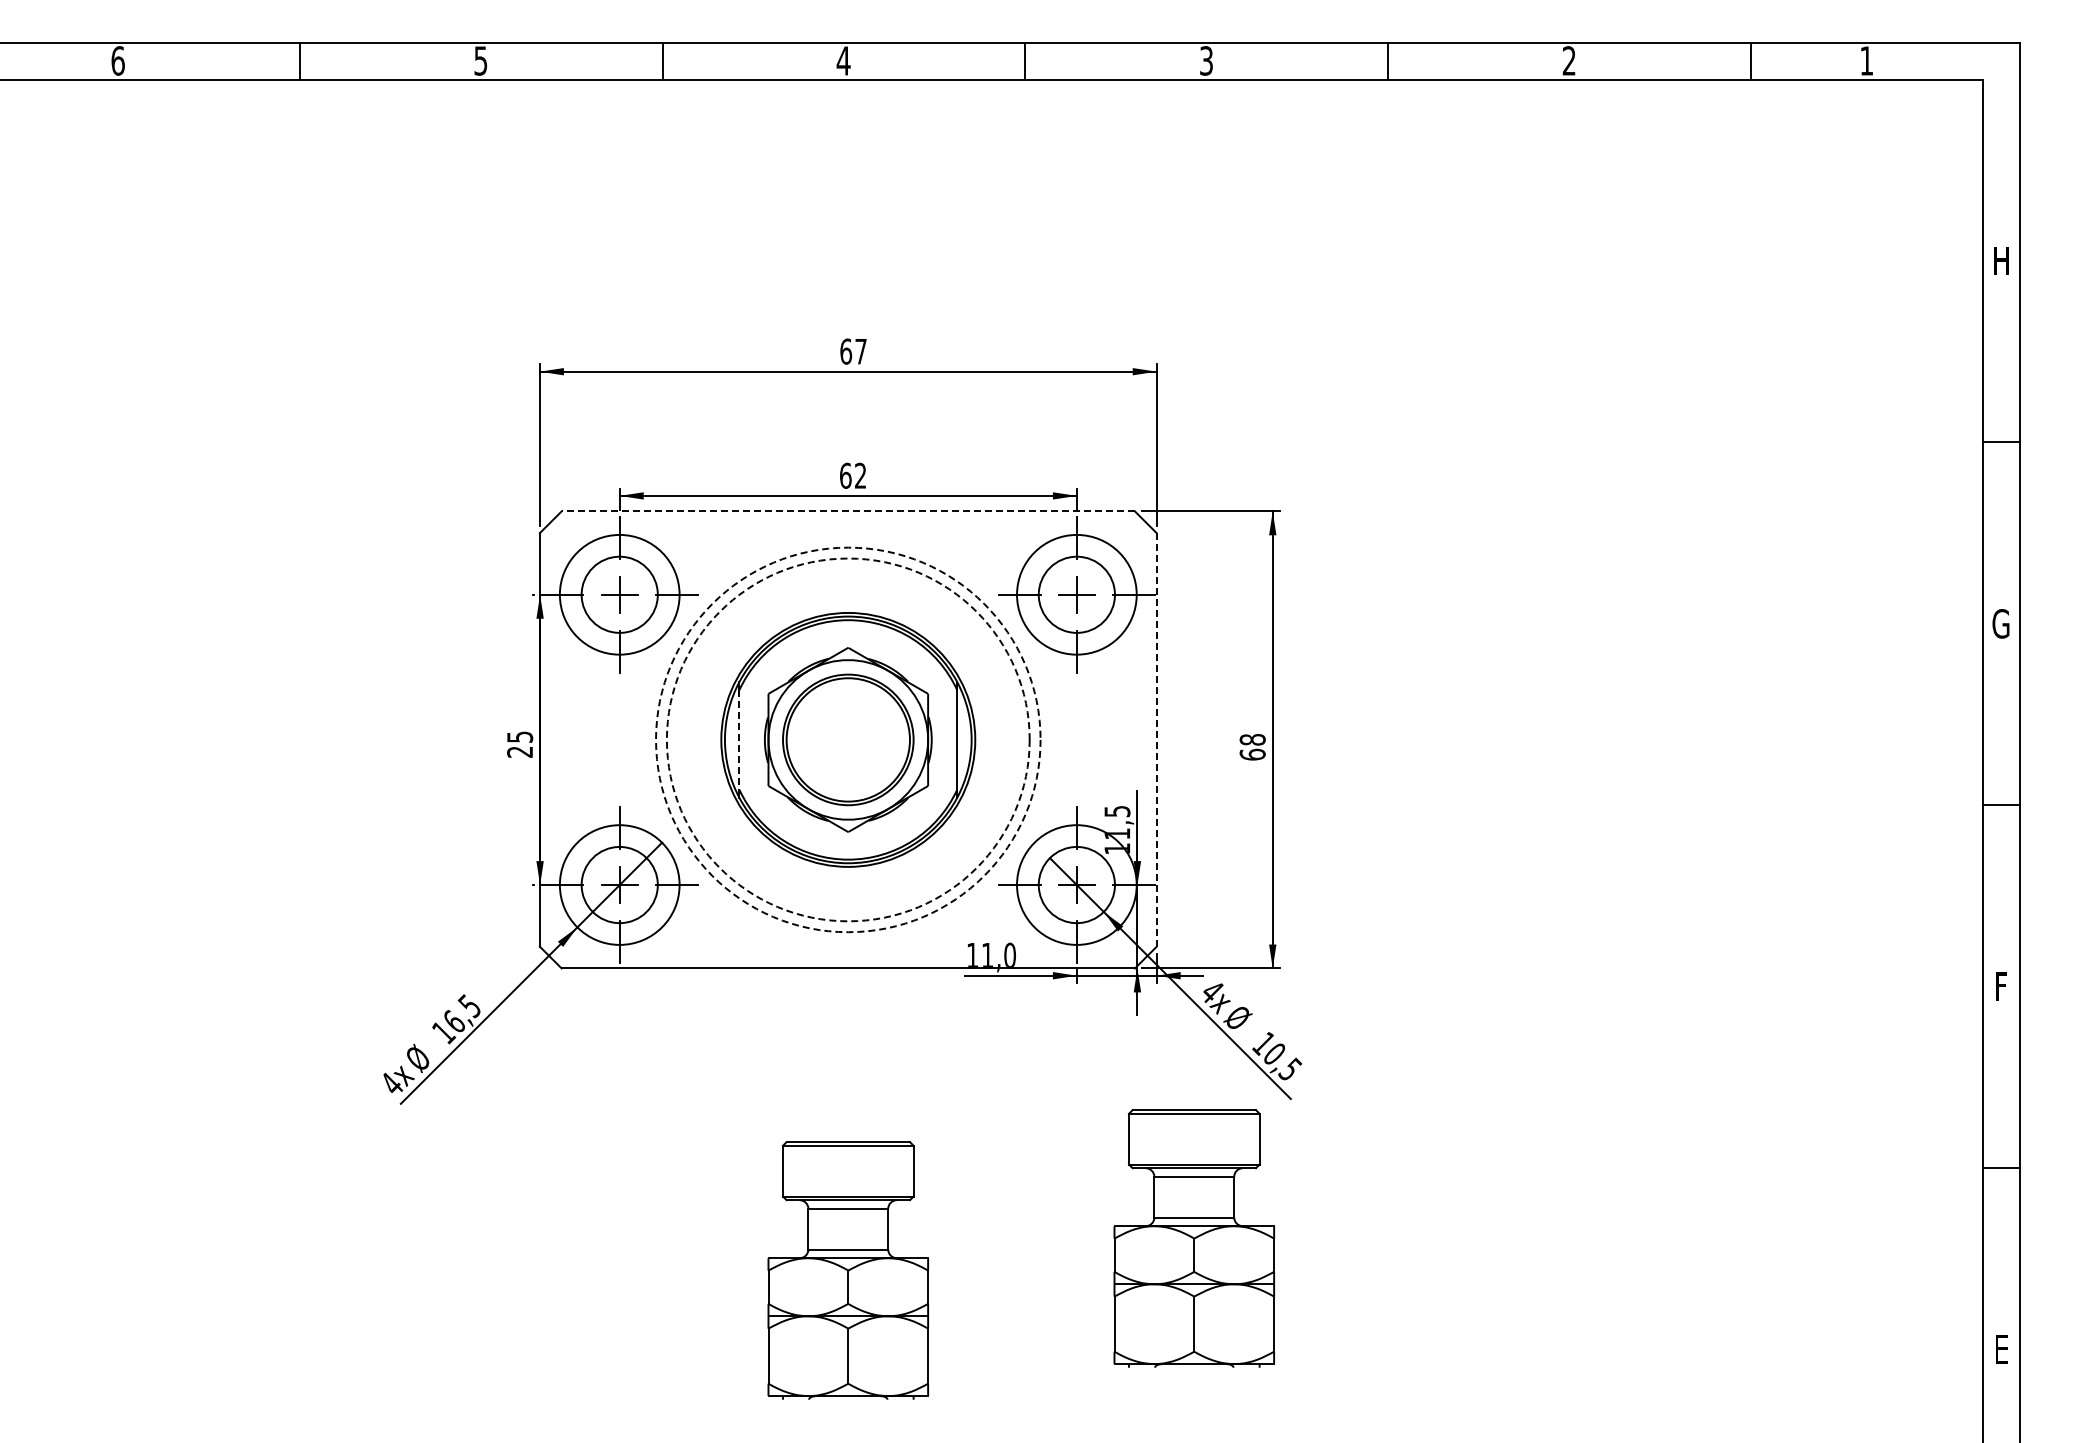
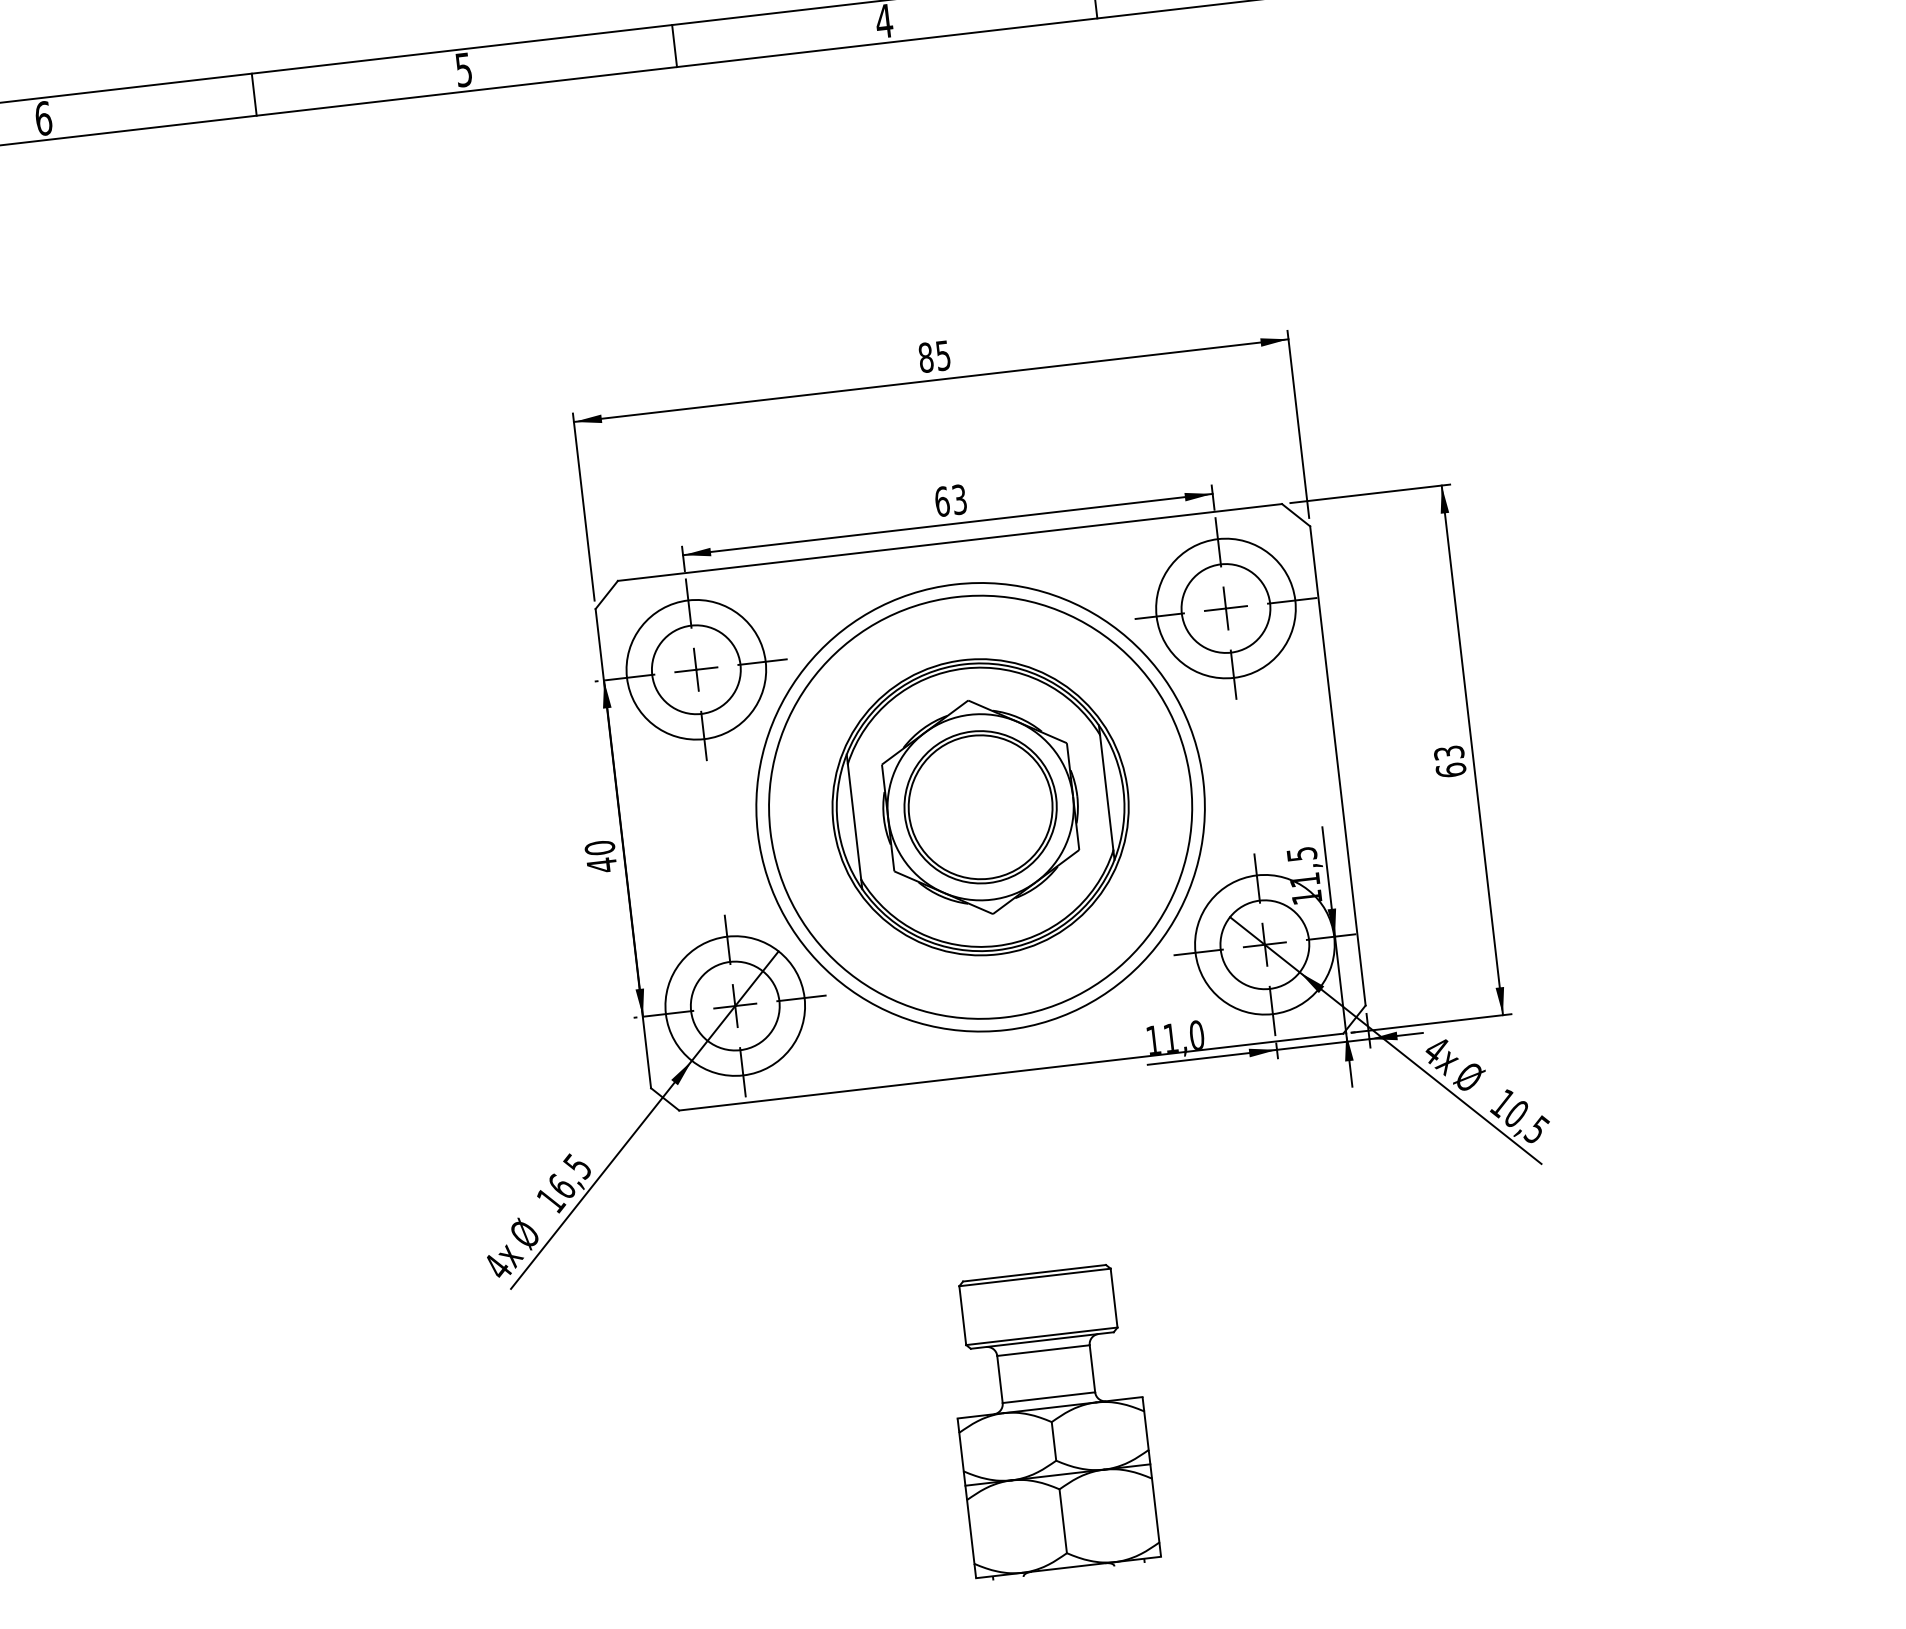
text: (853, 351) -> (934, 356), 67 -> 85
text: (860, 475) -> (959, 499), 62 -> 63
line: (848, 511) -> (950, 542), dashed -> solid
line: (739, 739) -> (854, 821), dashed -> solid
circle: (847, 739) -> (979, 806), dashed -> solid
circle: (848, 739) -> (980, 806), dashed -> solid
line: (1156, 739) -> (1337, 765), dashed -> solid
text: (1252, 739) -> (1448, 752), 68 -> 63
text: (520, 744) -> (601, 856), 25 -> 40
part: (1193, 1238) -> (1447, 1338), removed

